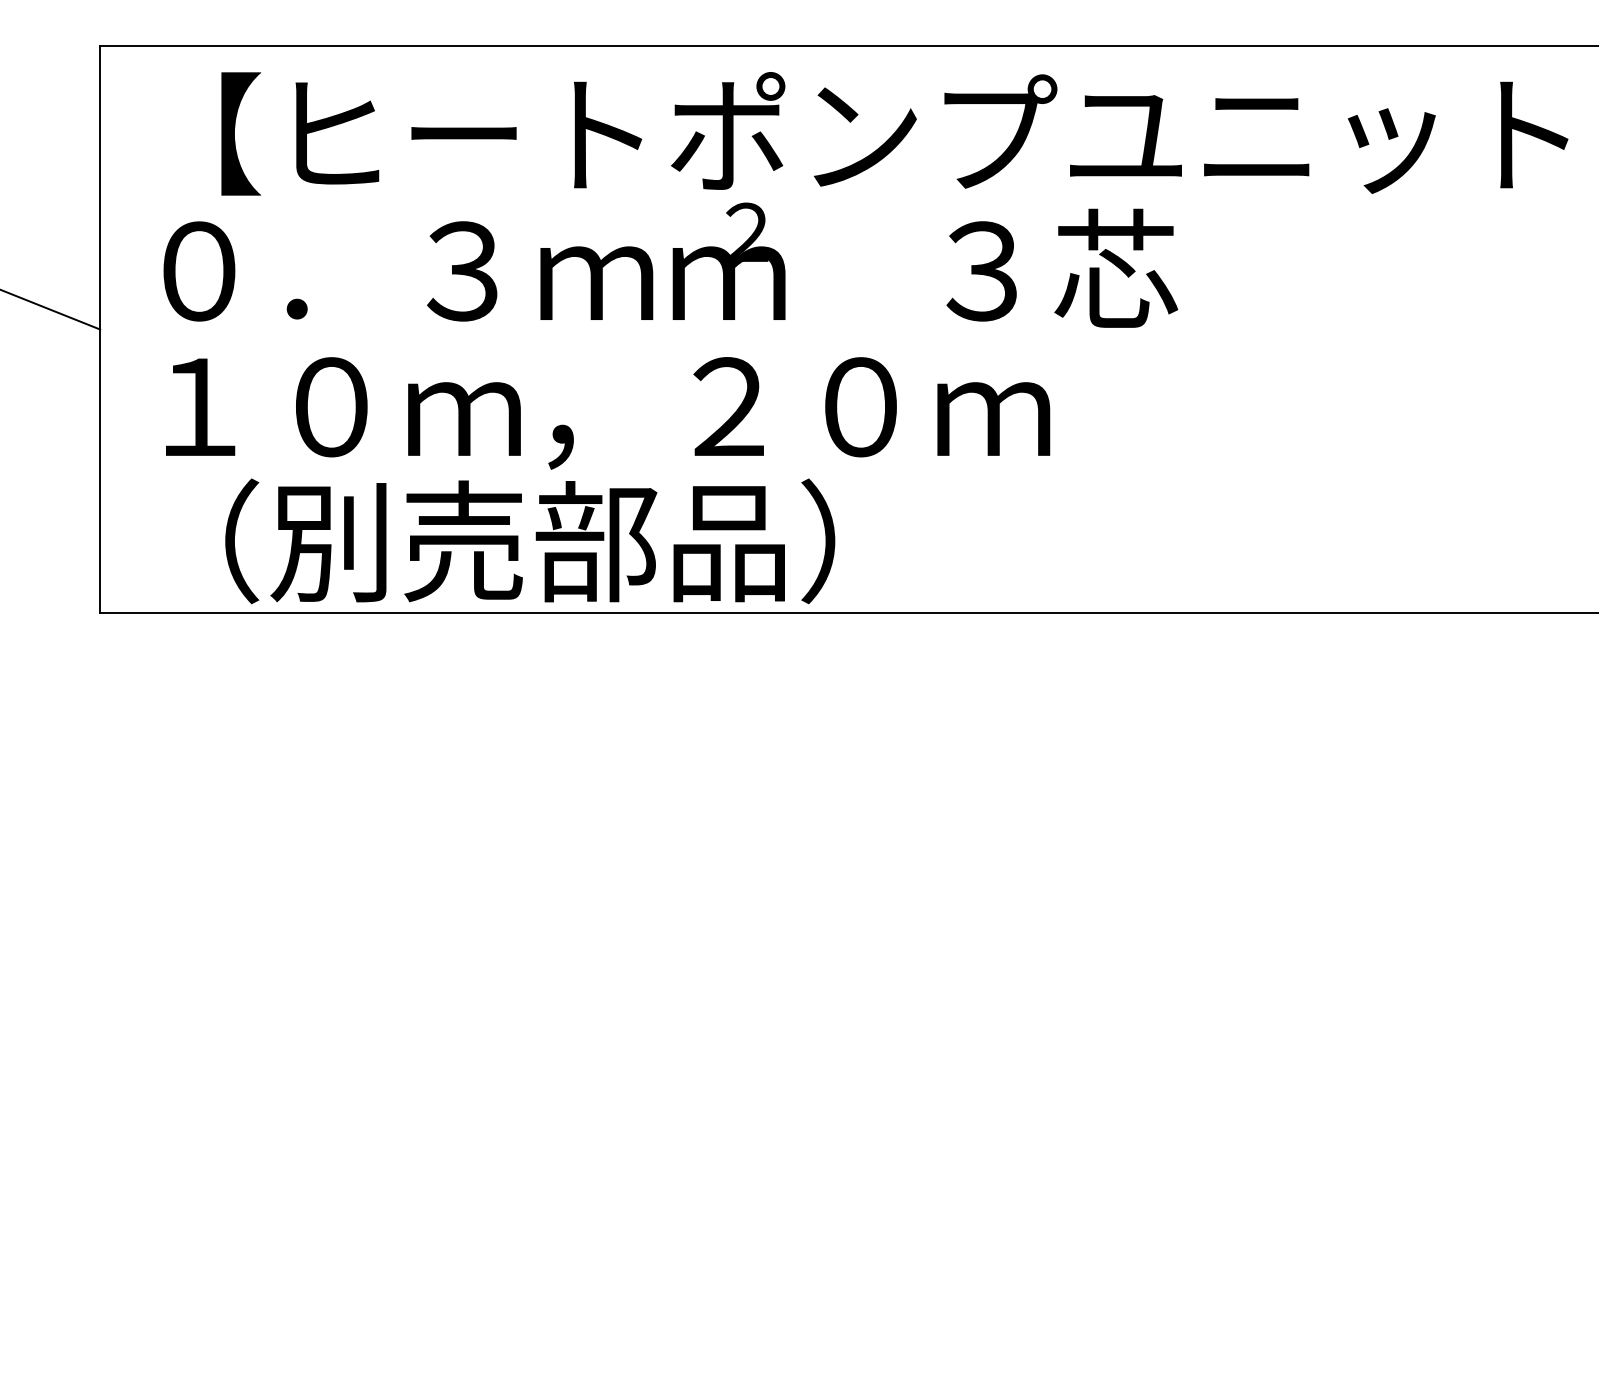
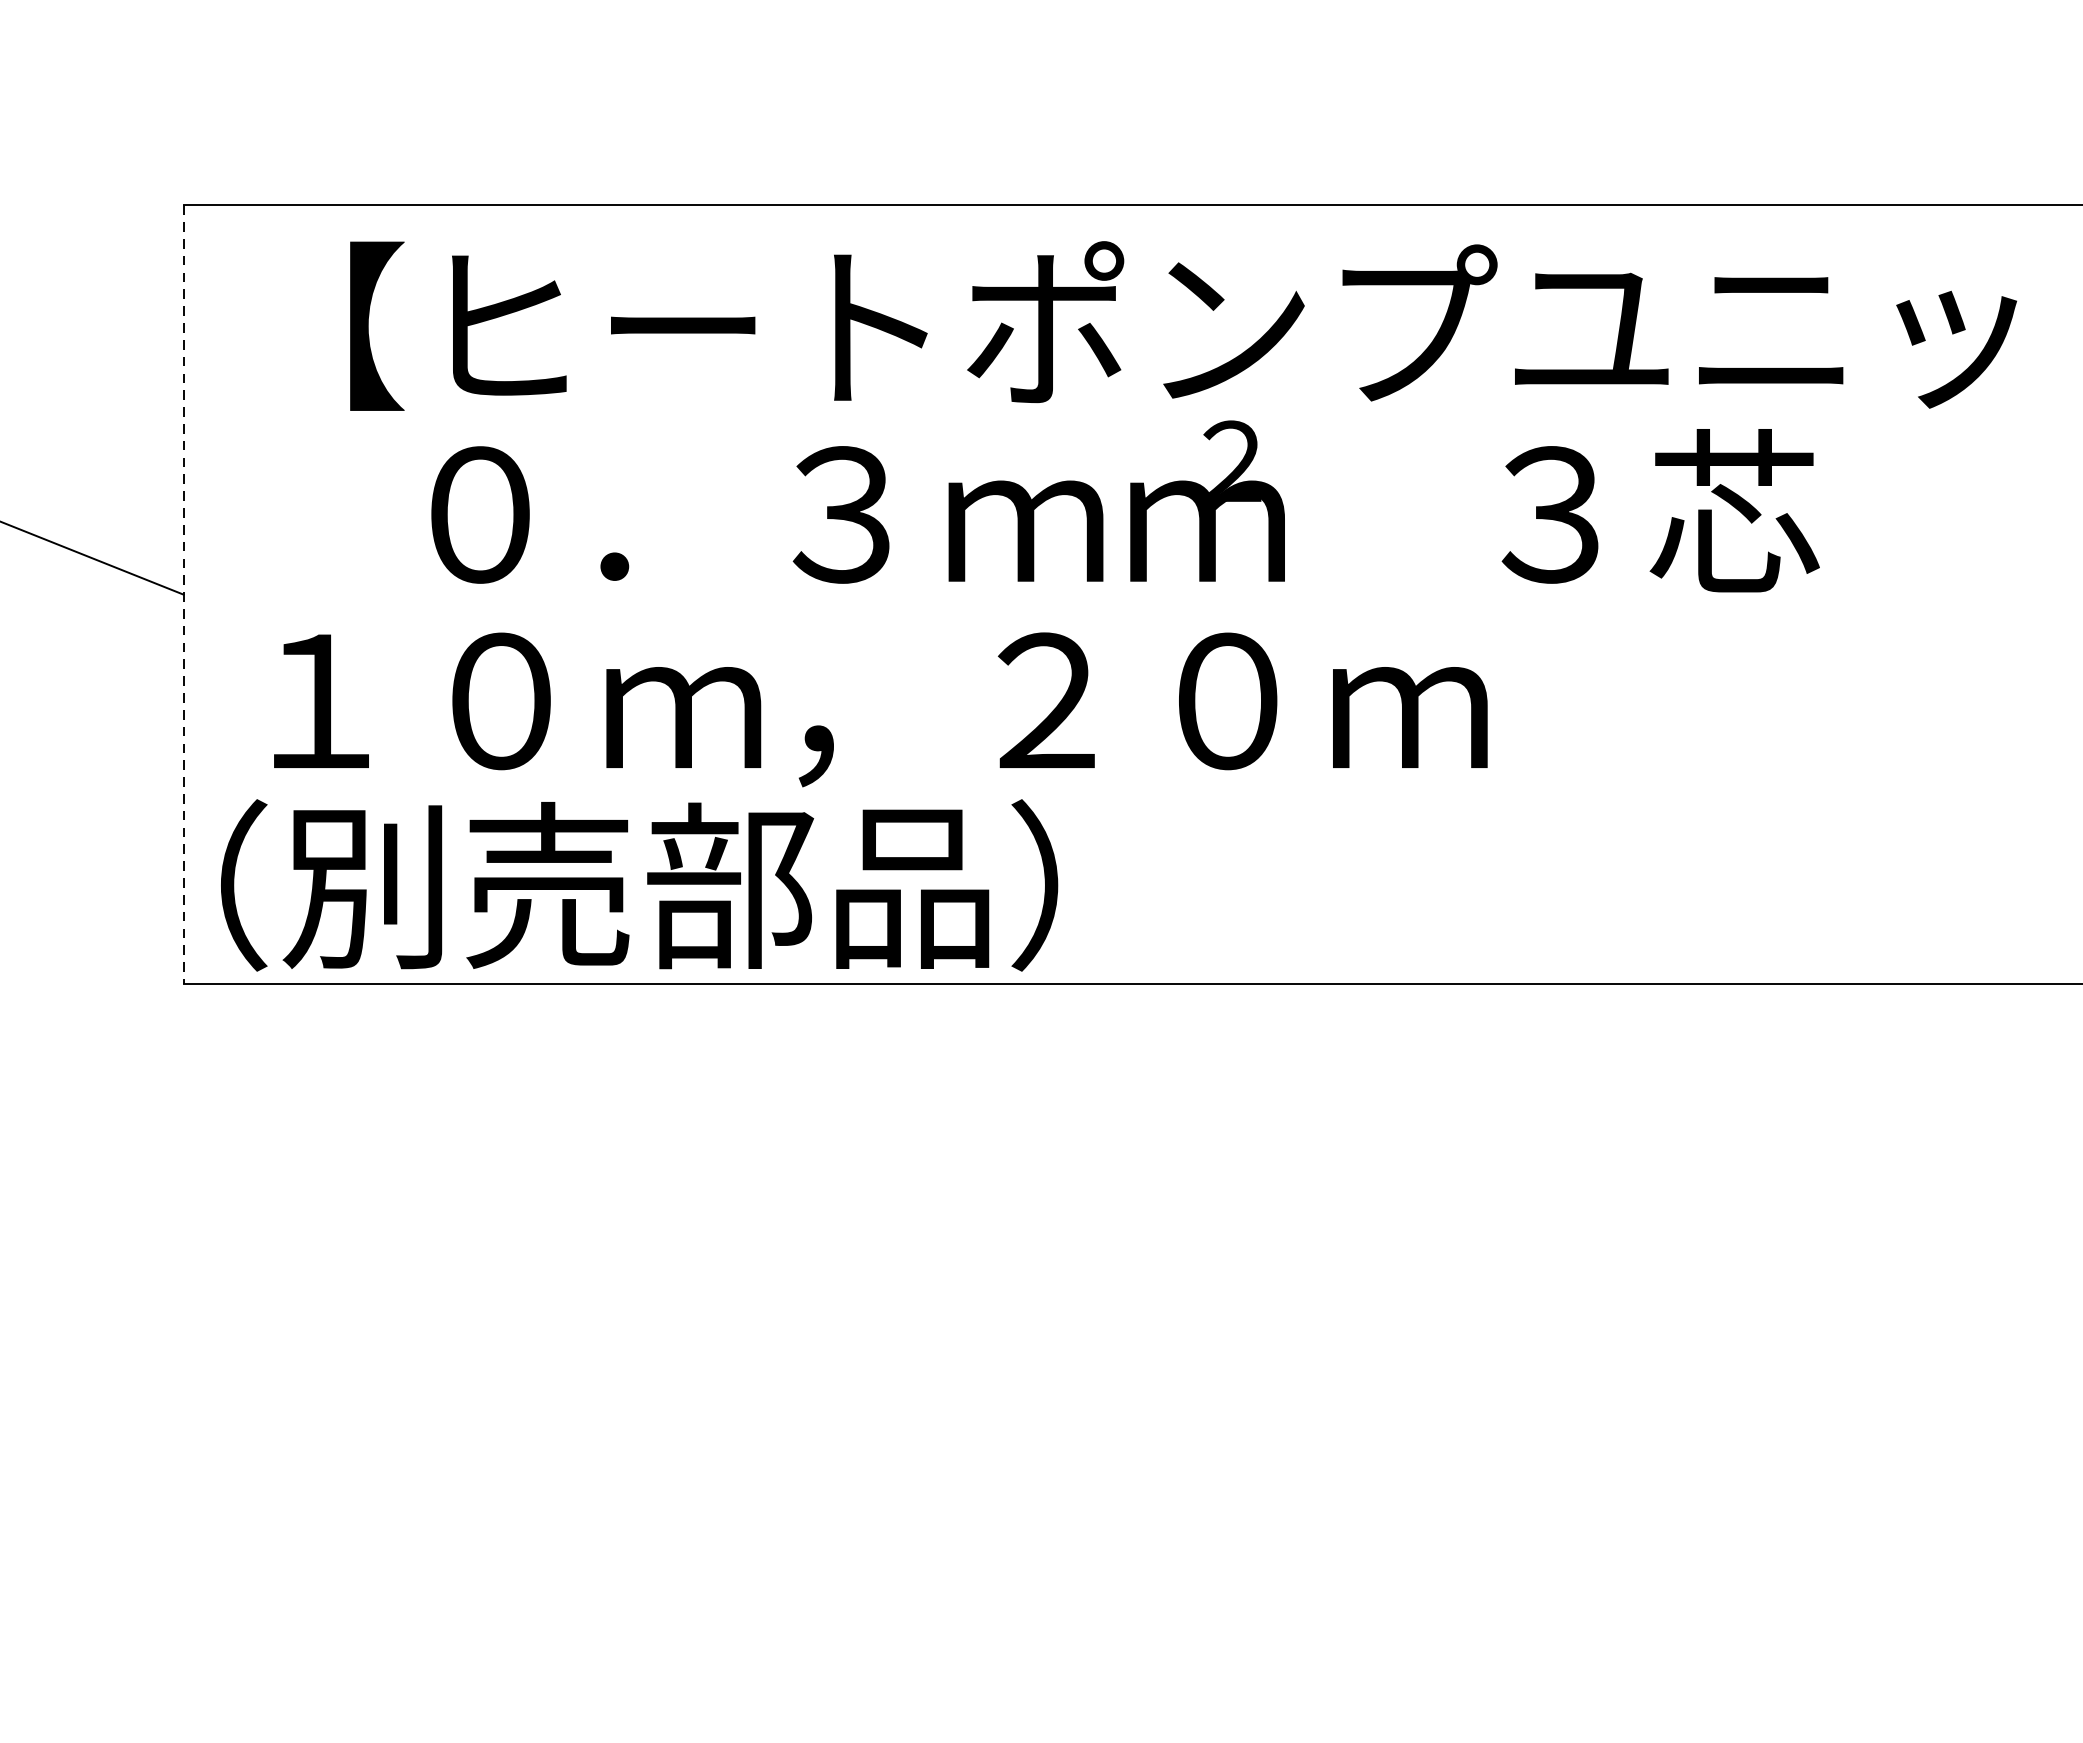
text: (474, 261) -> (858, 501), moved
text: (1062, 267) -> (1661, 509), moved
line: (100, 329) -> (184, 594), solid -> dashed
text: (530, 541) -> (639, 885), moved

